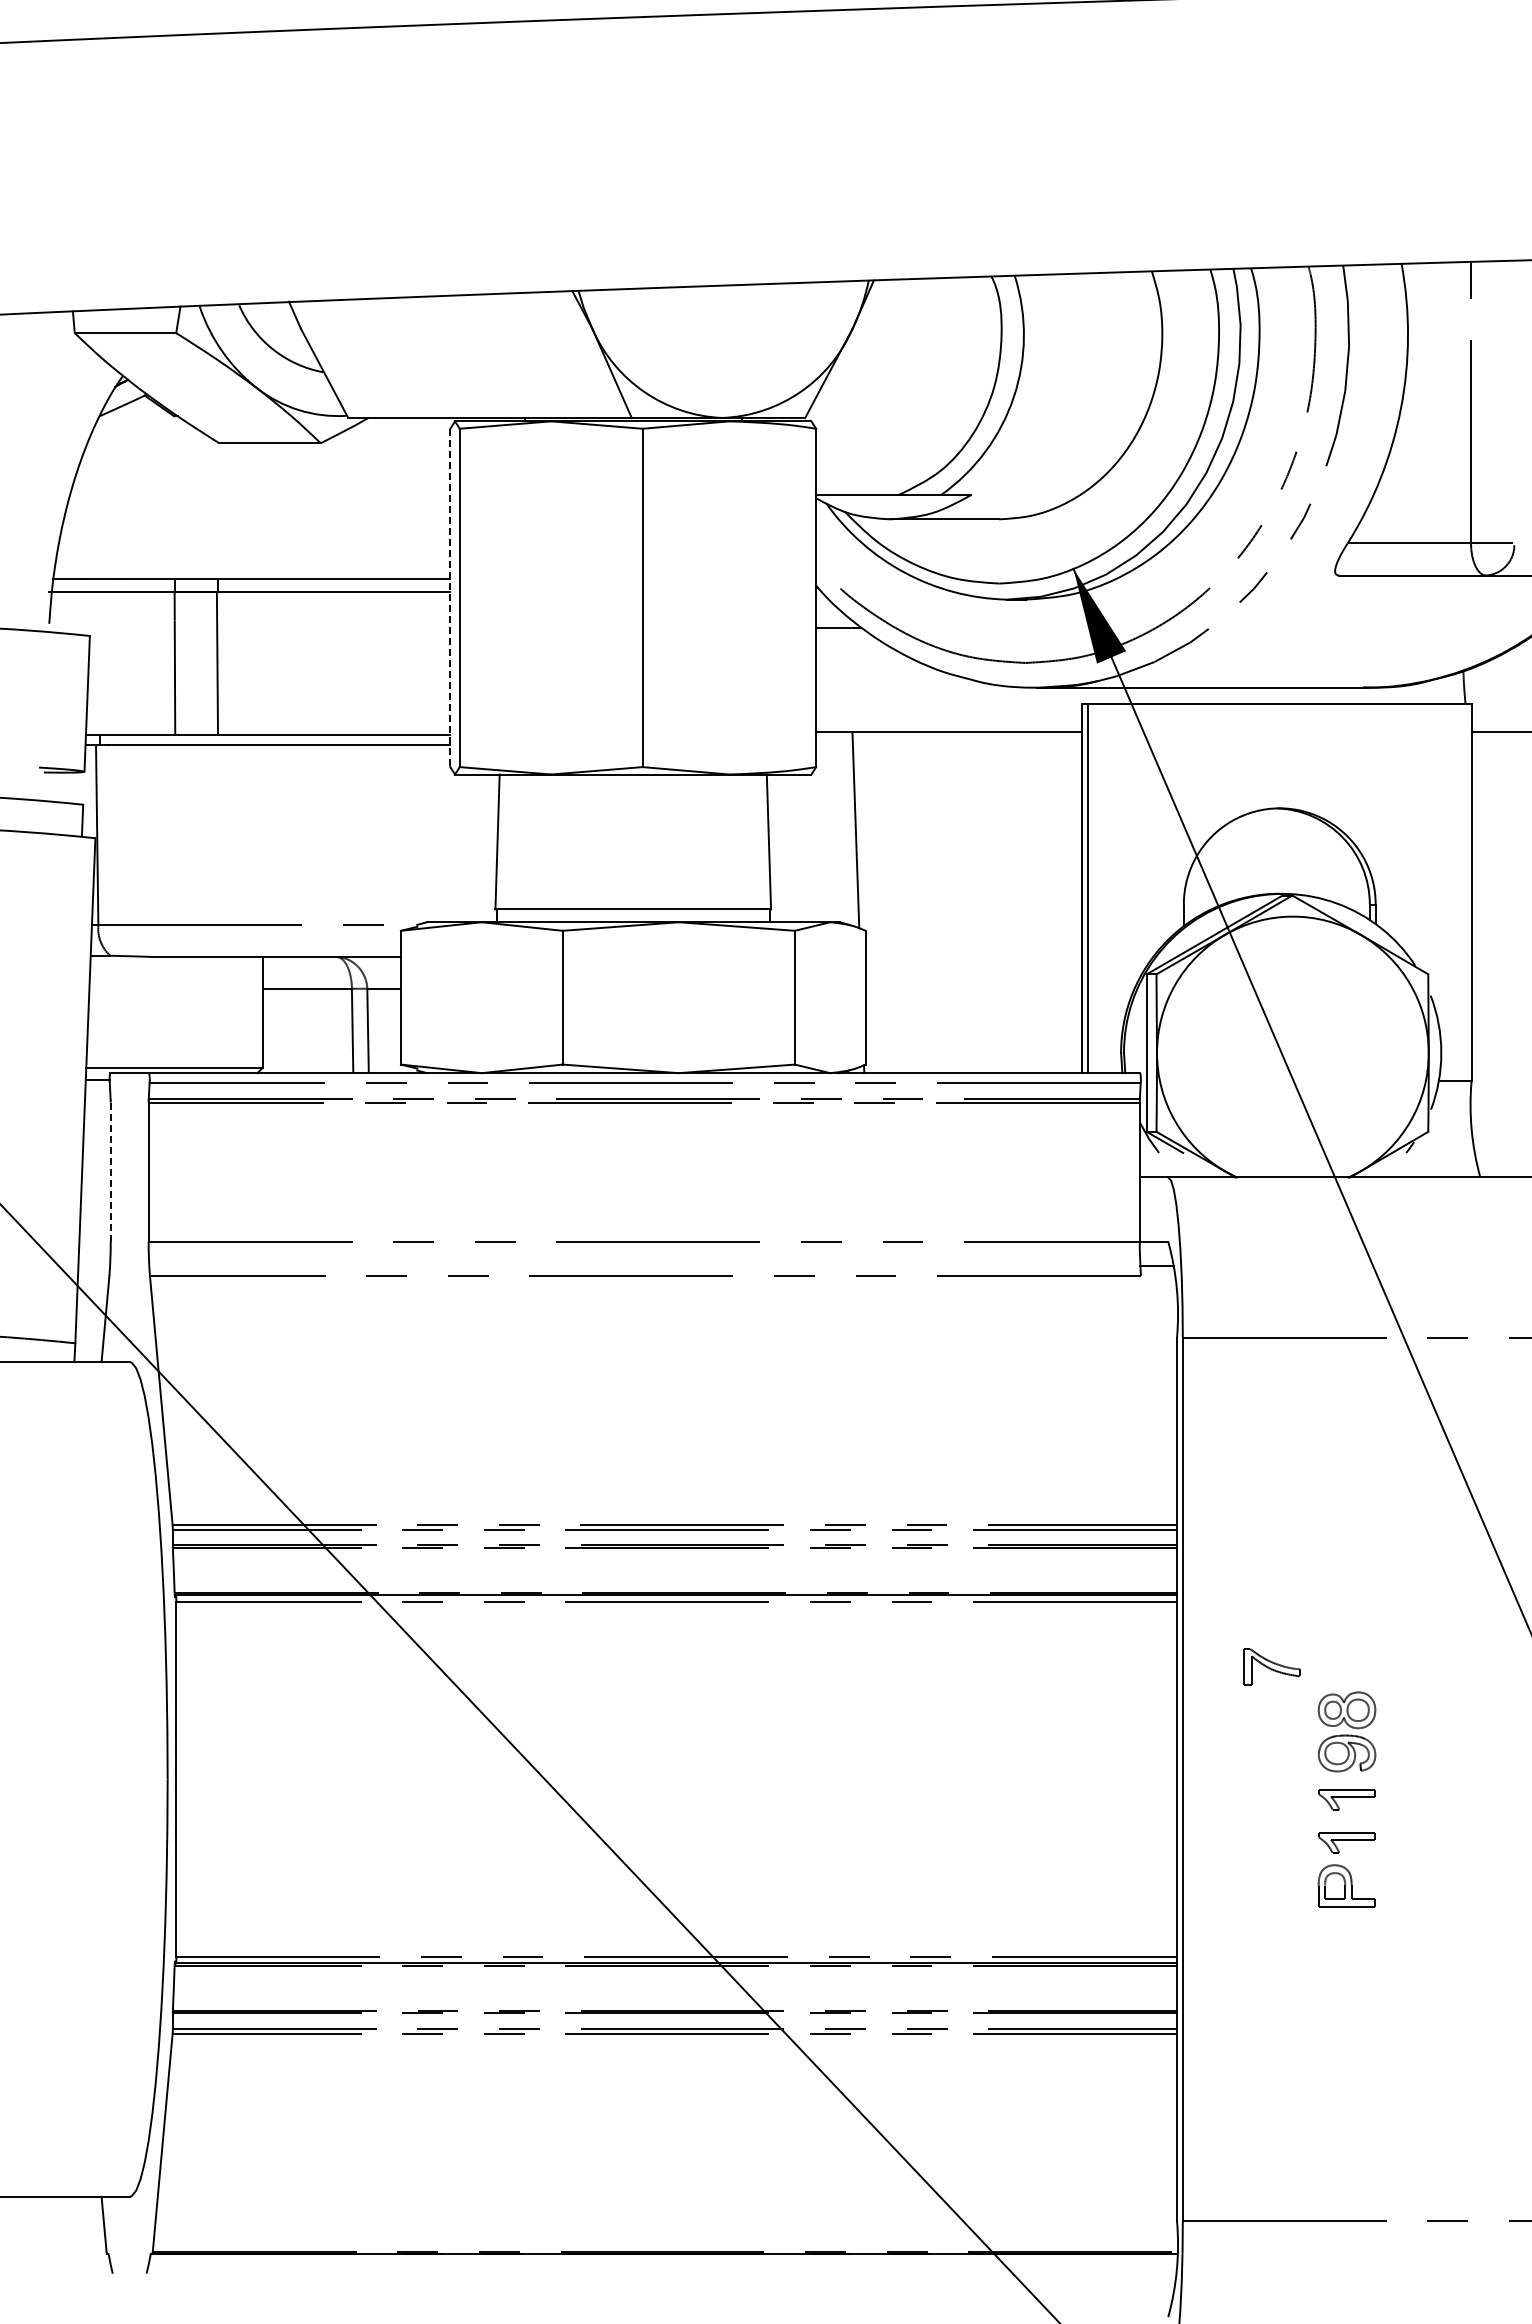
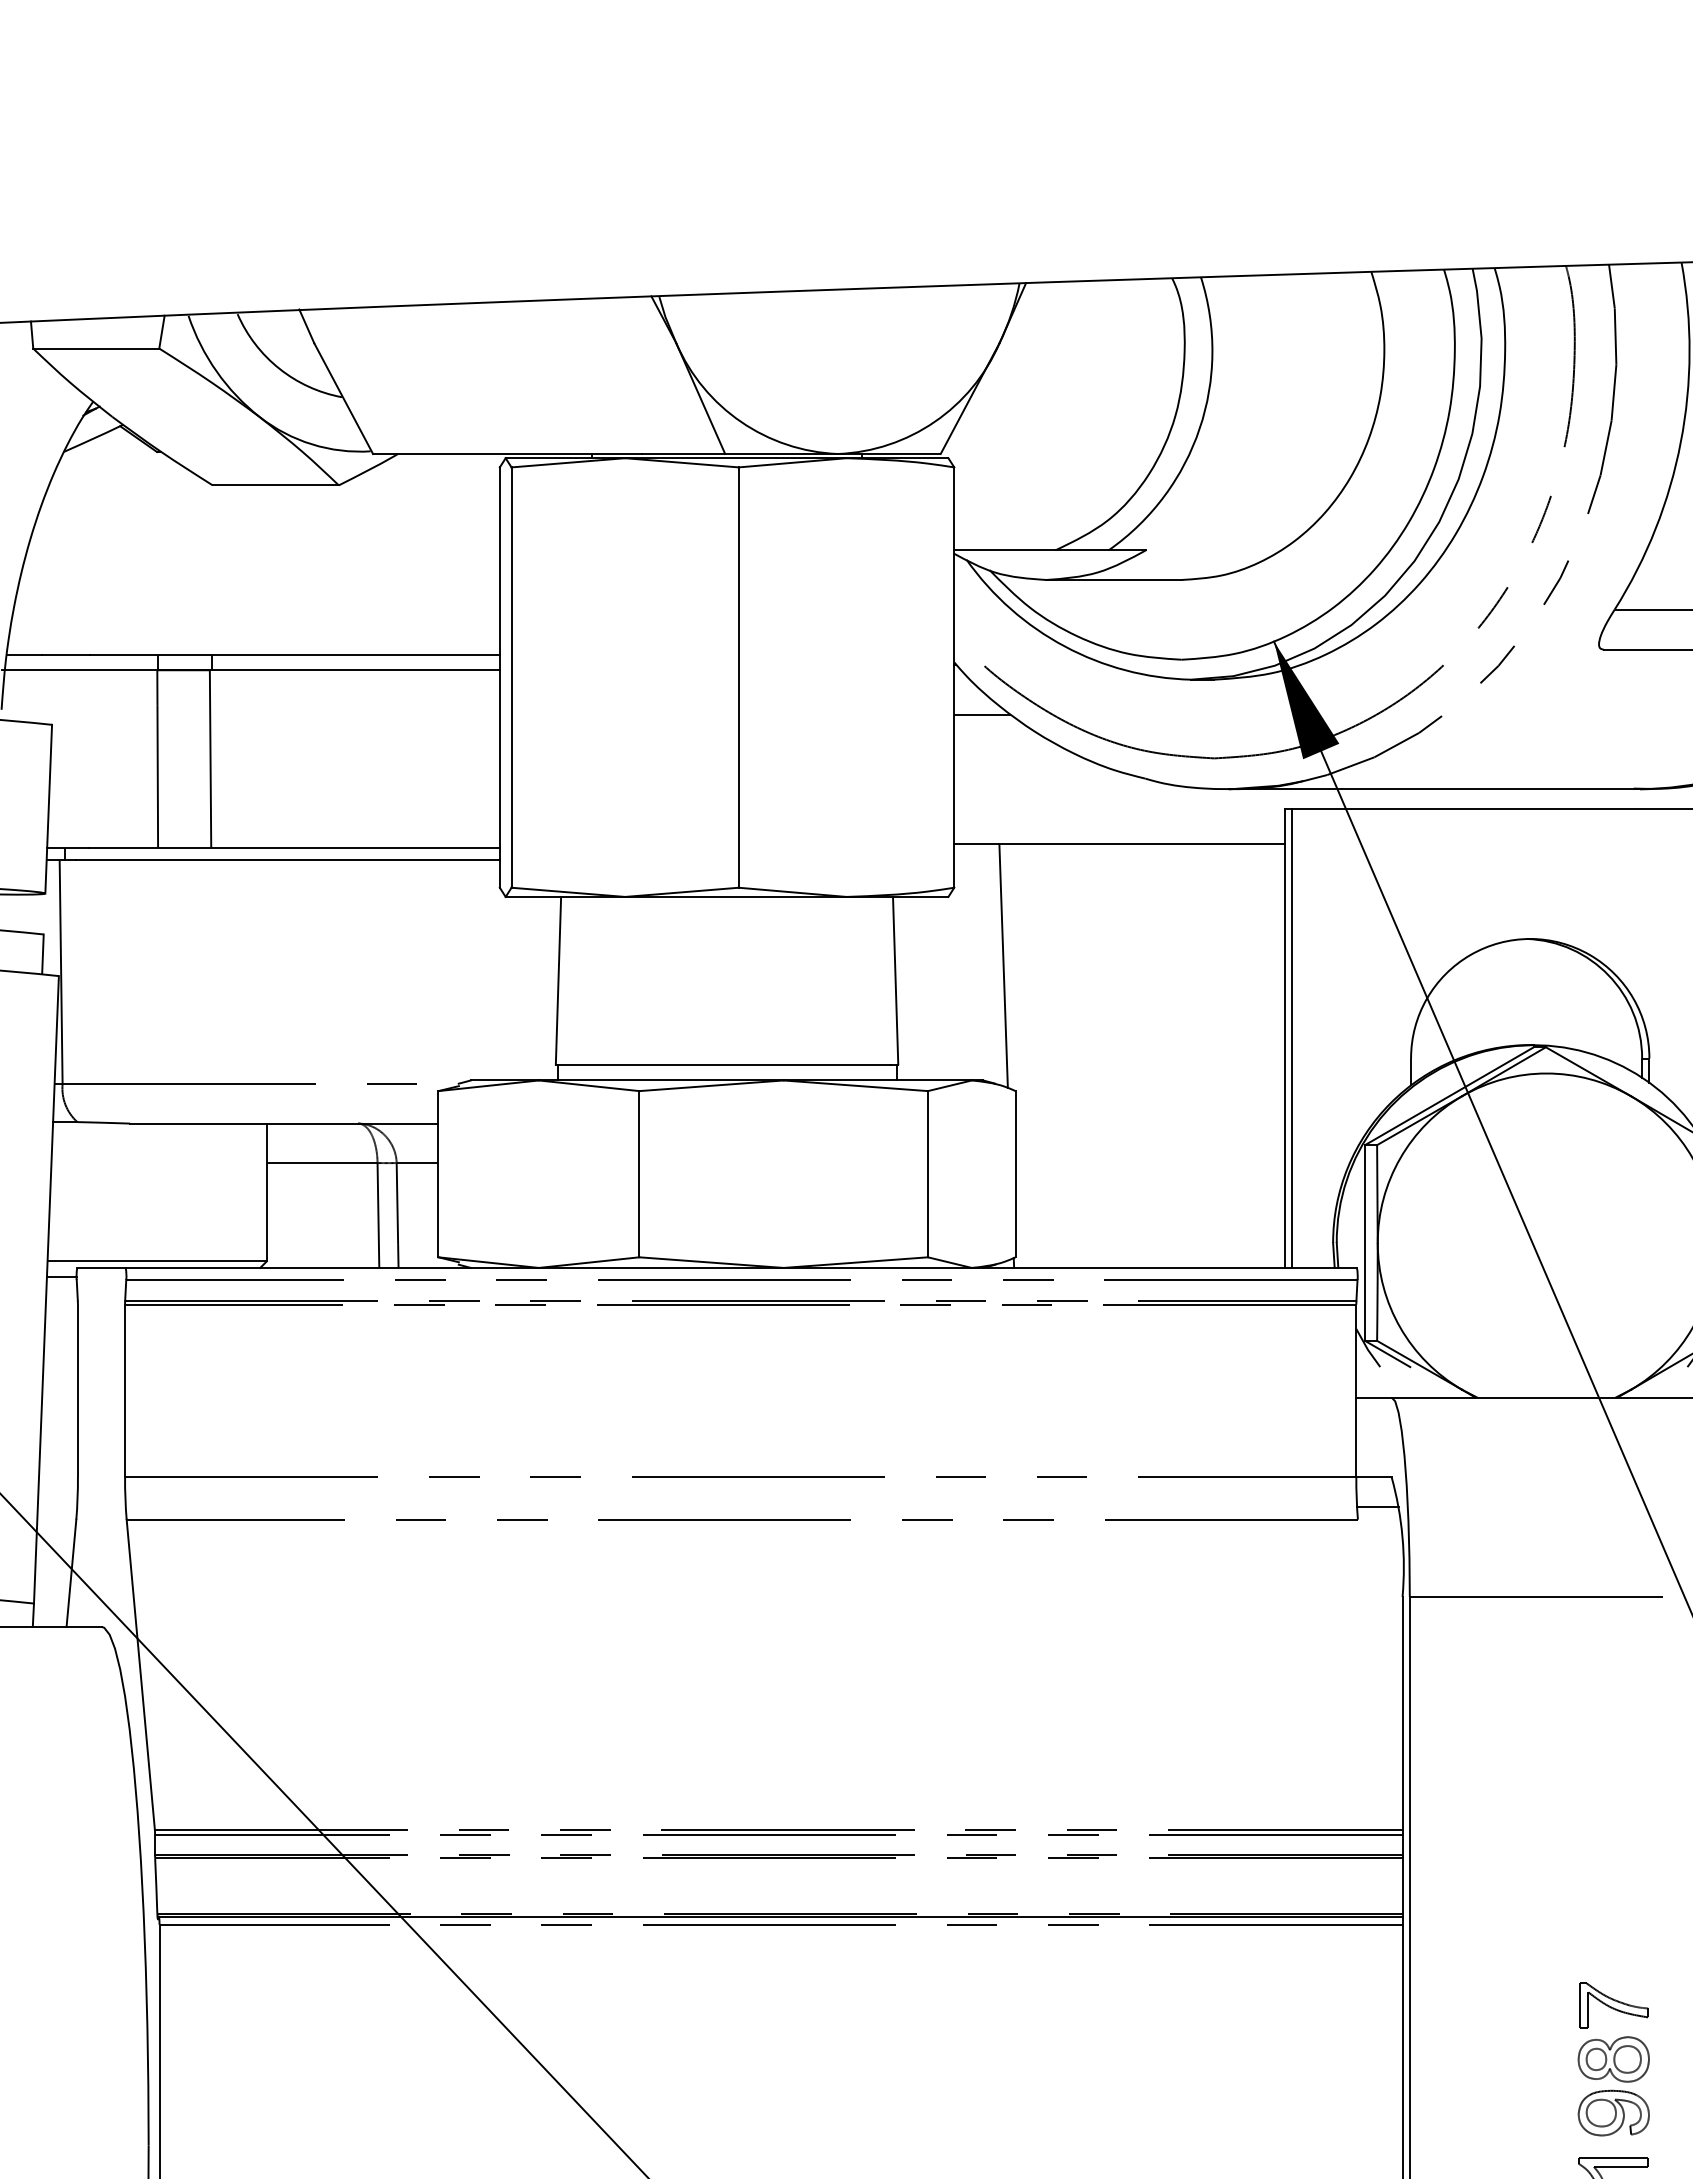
line: (450, 598) -> (500, 678), dashed -> solid
line: (110, 1172) -> (77, 1391), dashed -> solid
part: (1271, 1666) -> (1613, 2005), moved

